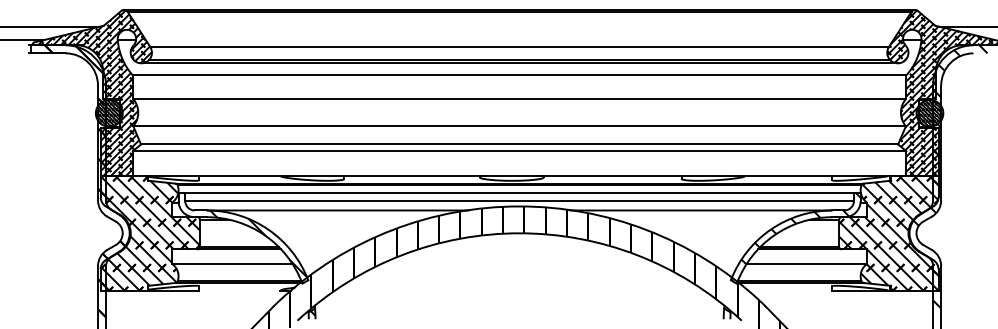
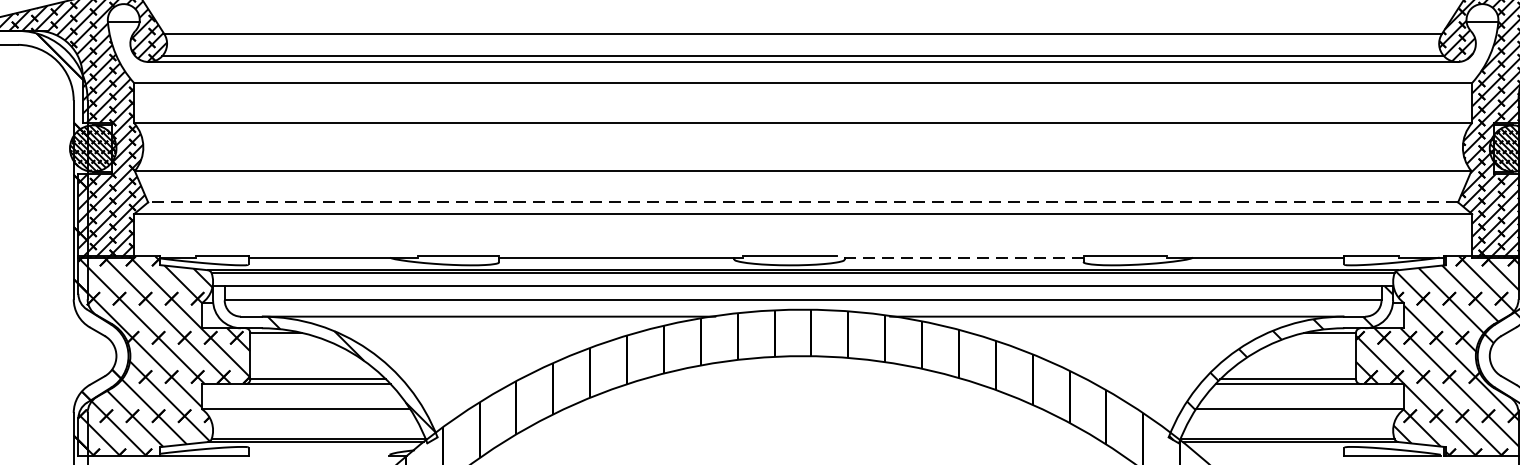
line: (519, 144) -> (802, 202), solid -> dashed
line: (610, 176) -> (960, 257), solid -> dashed

